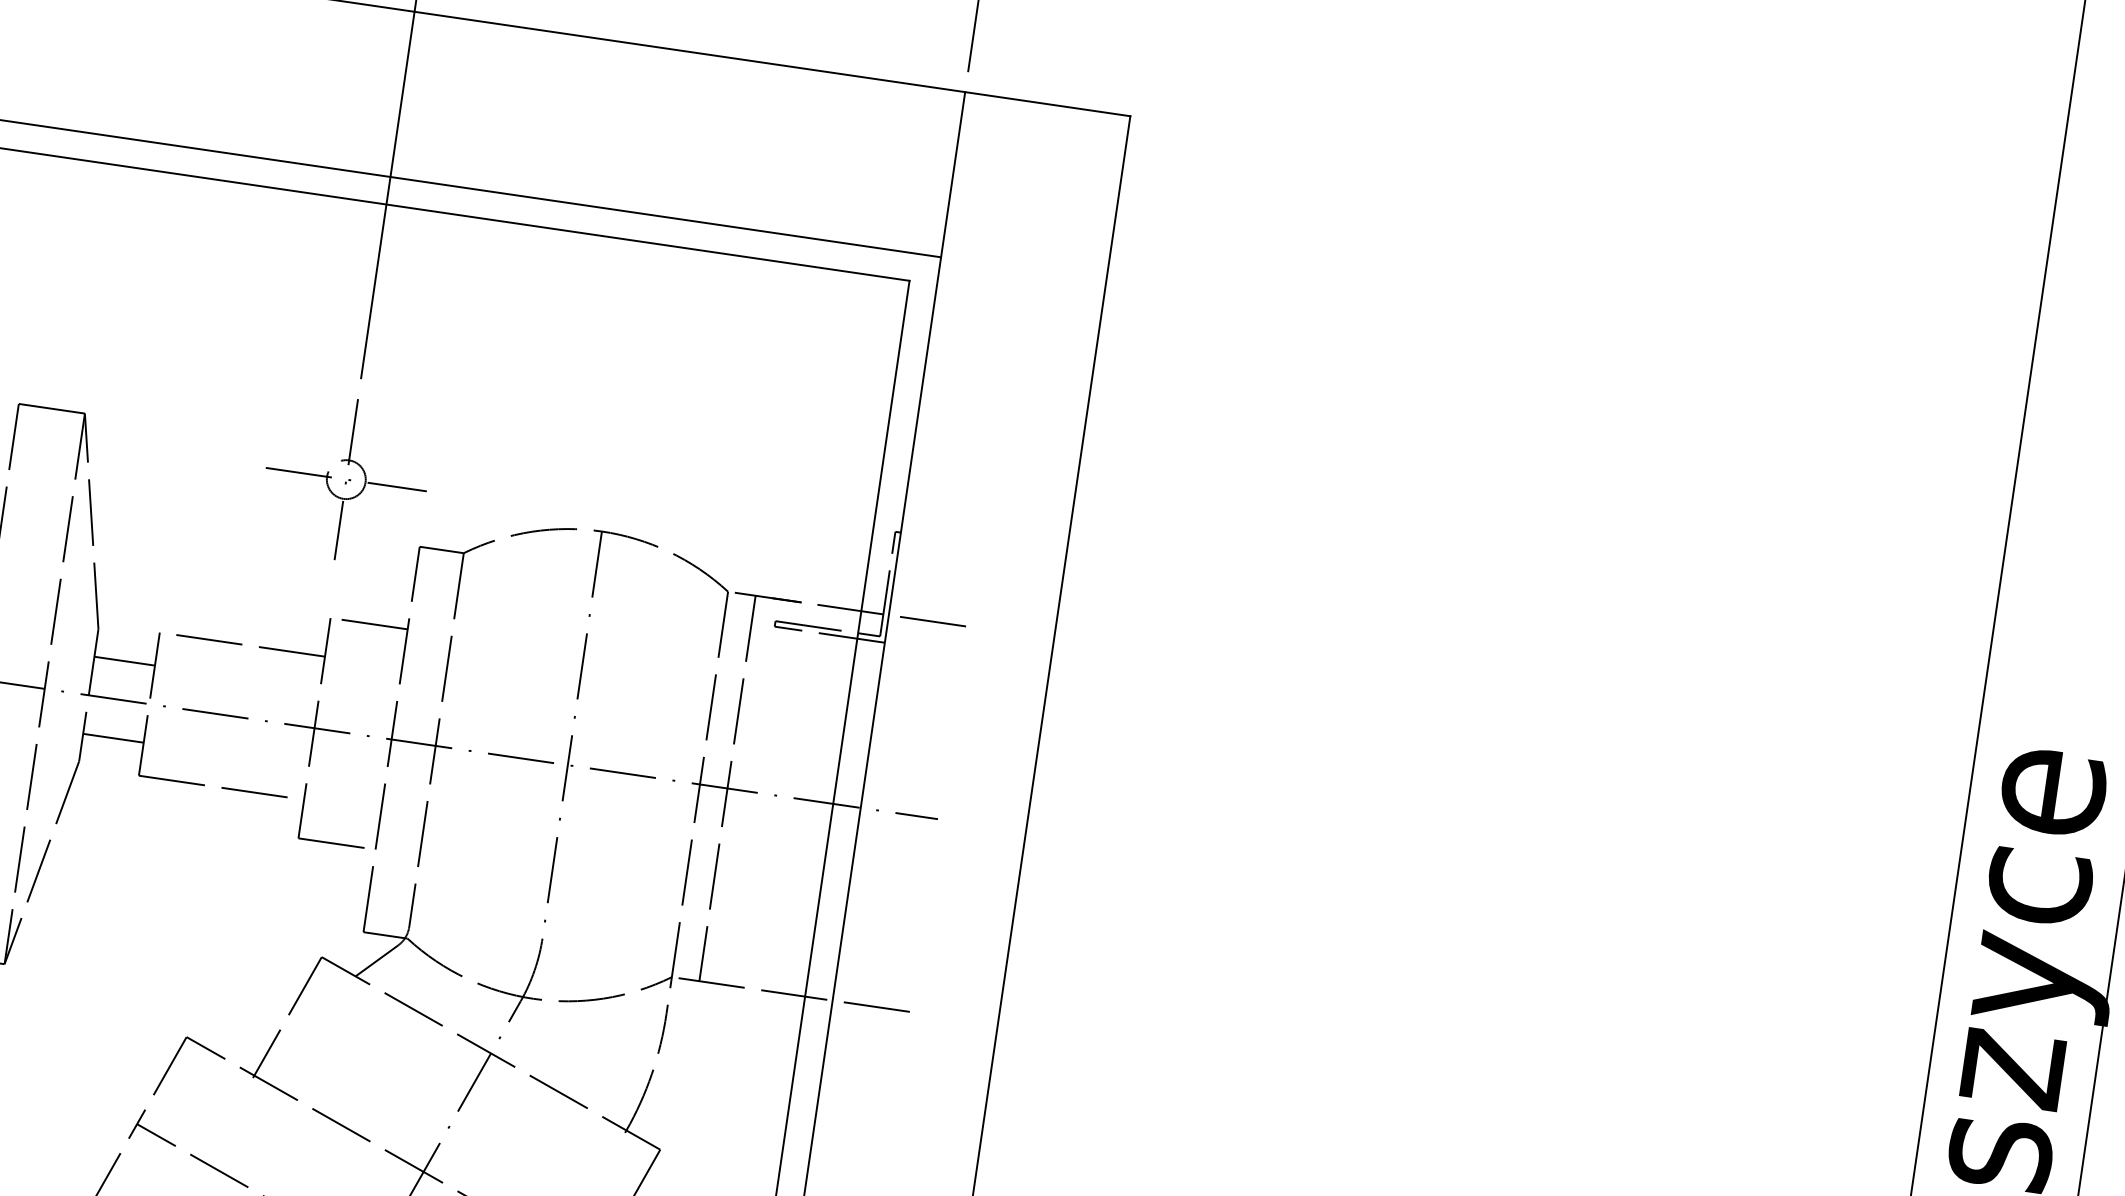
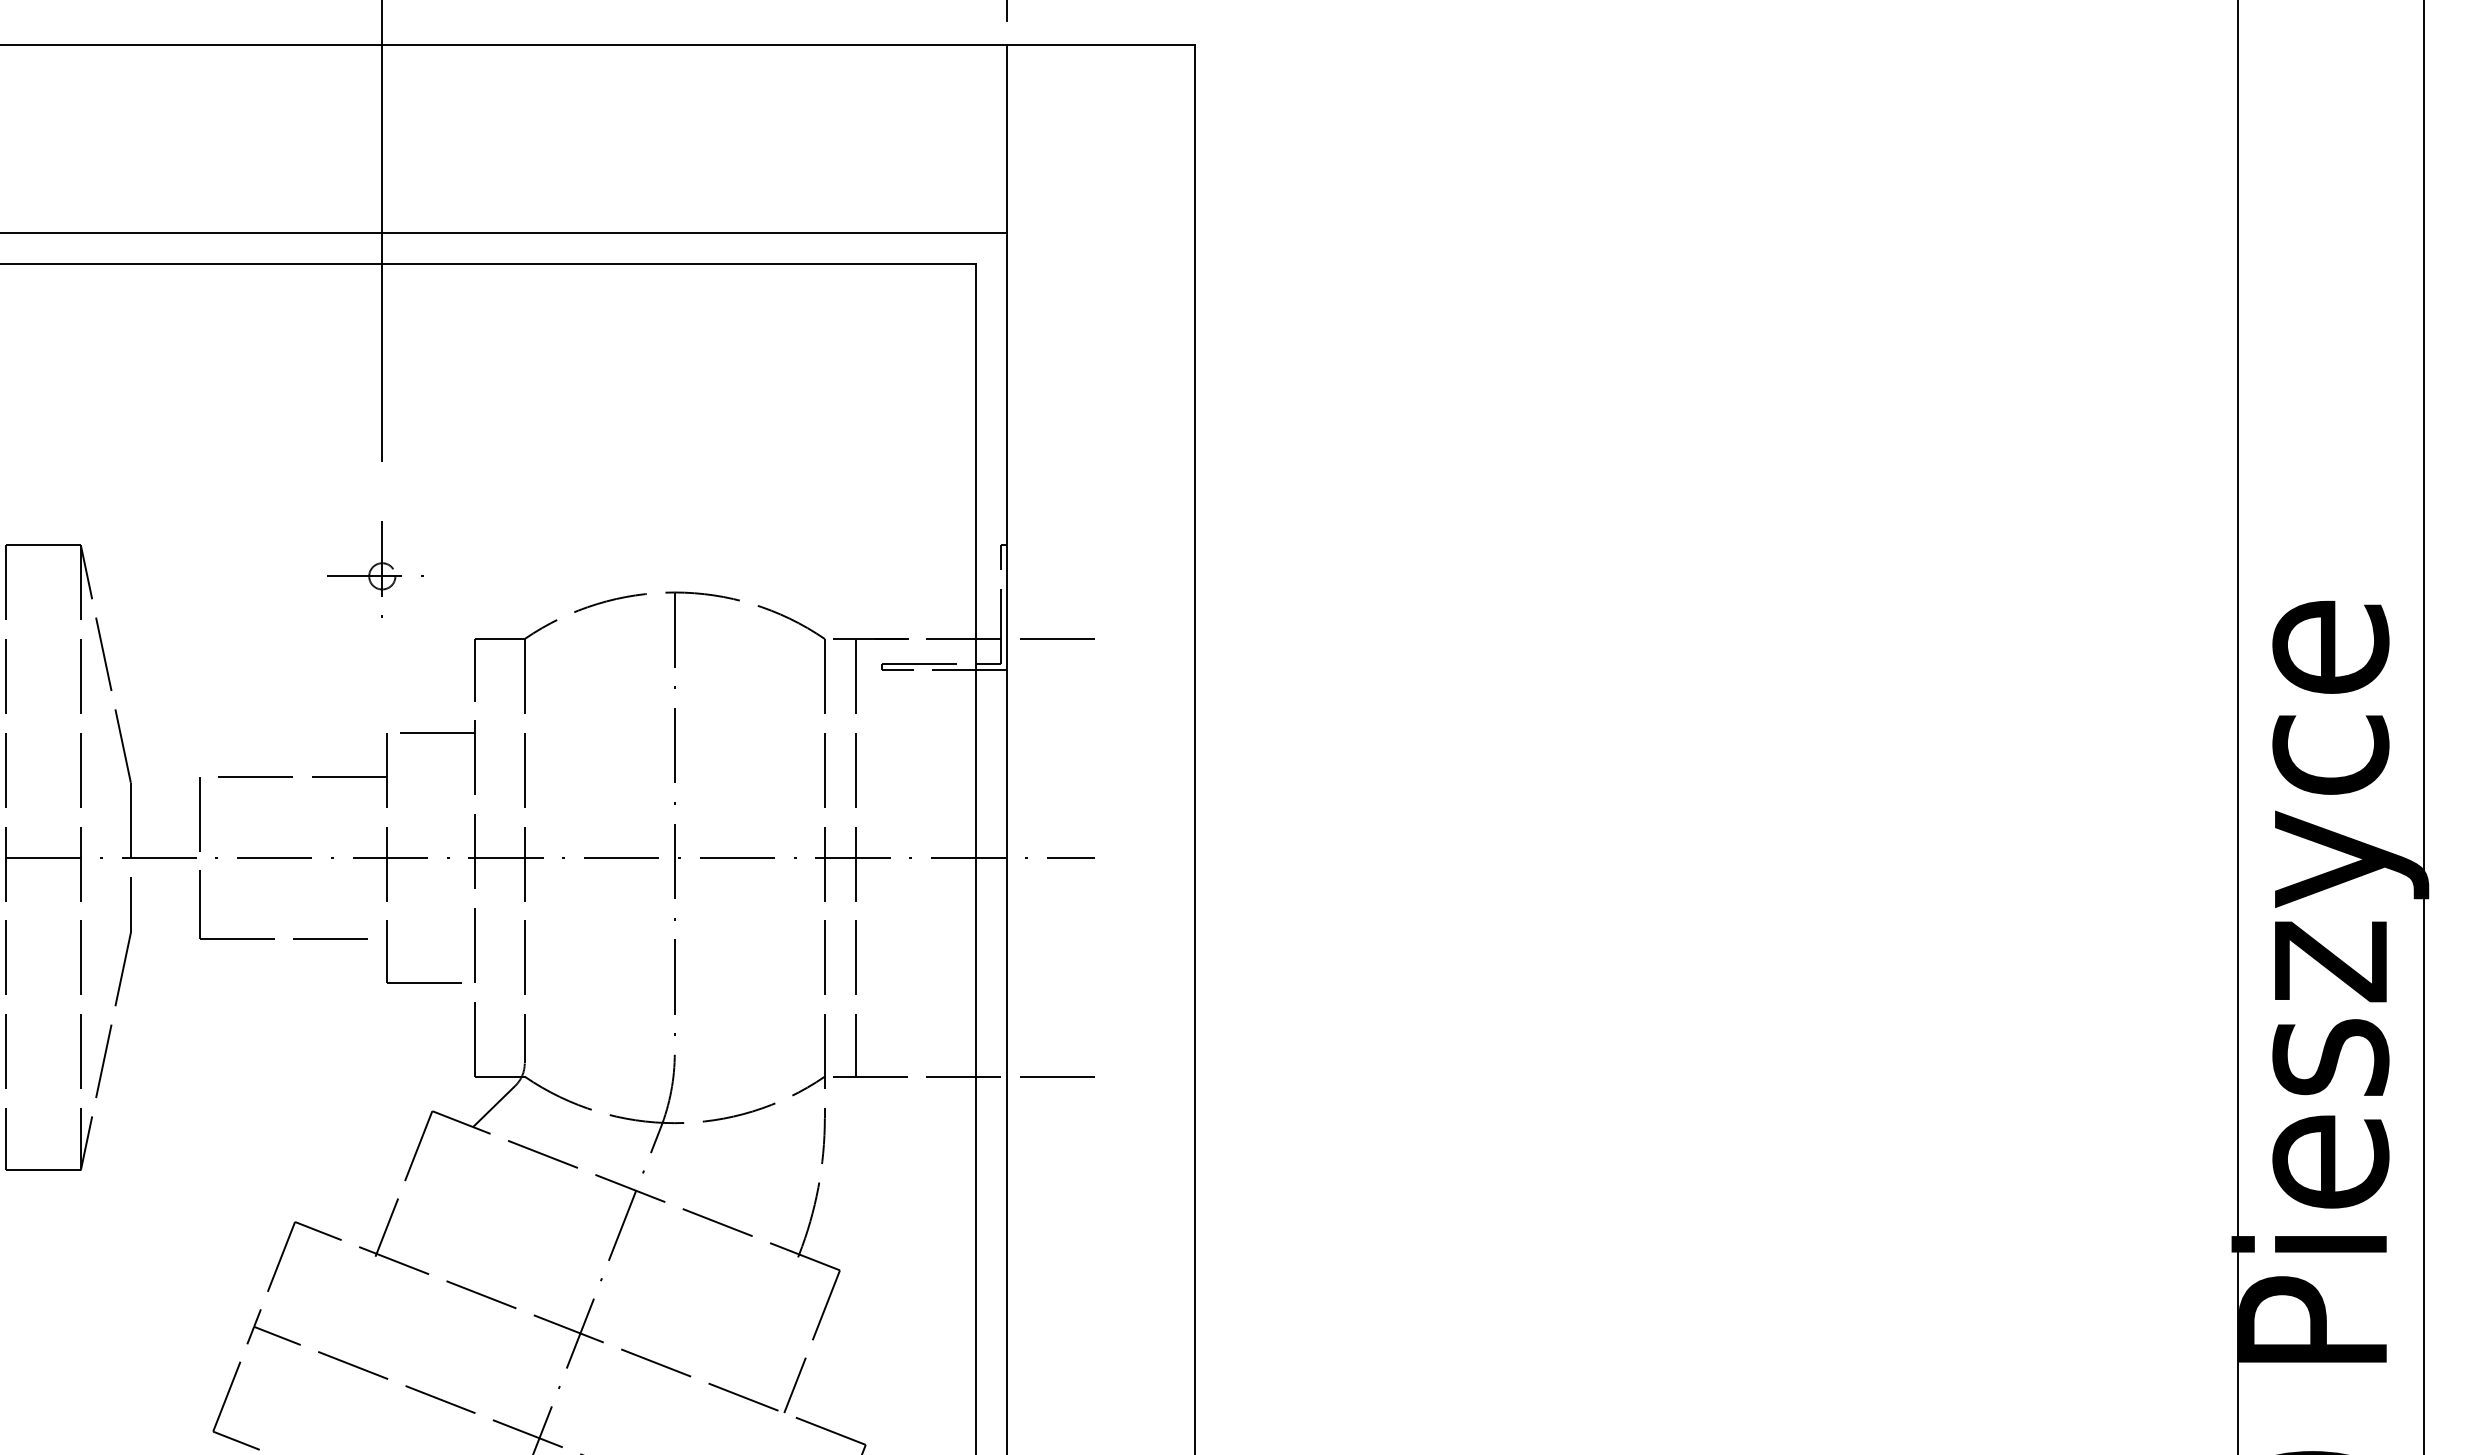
part: (346, 479) -> (382, 576), size x0.6
line: (123, 661) -> (164, 814), removed
line: (112, 738) -> (164, 901), removed

